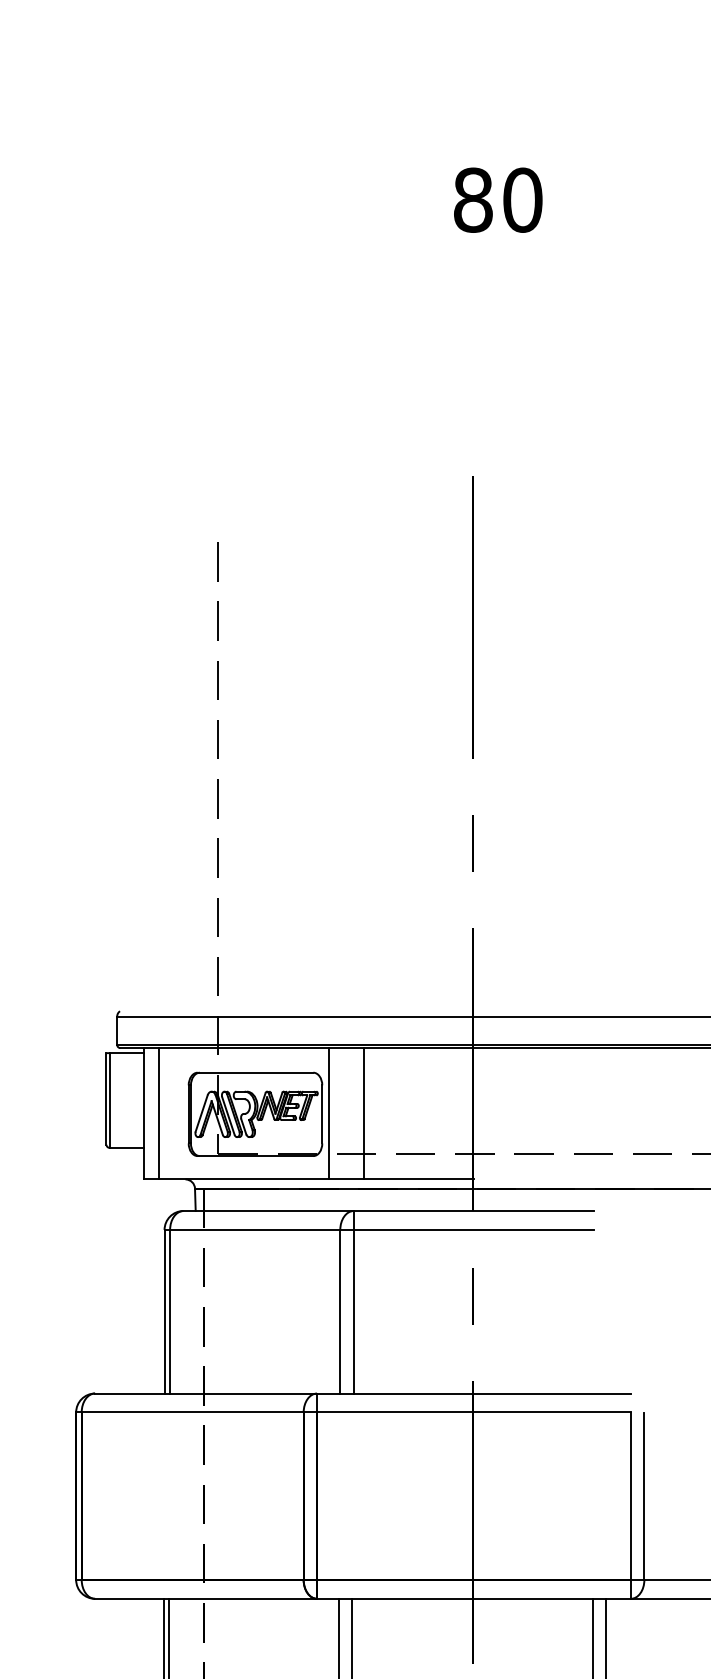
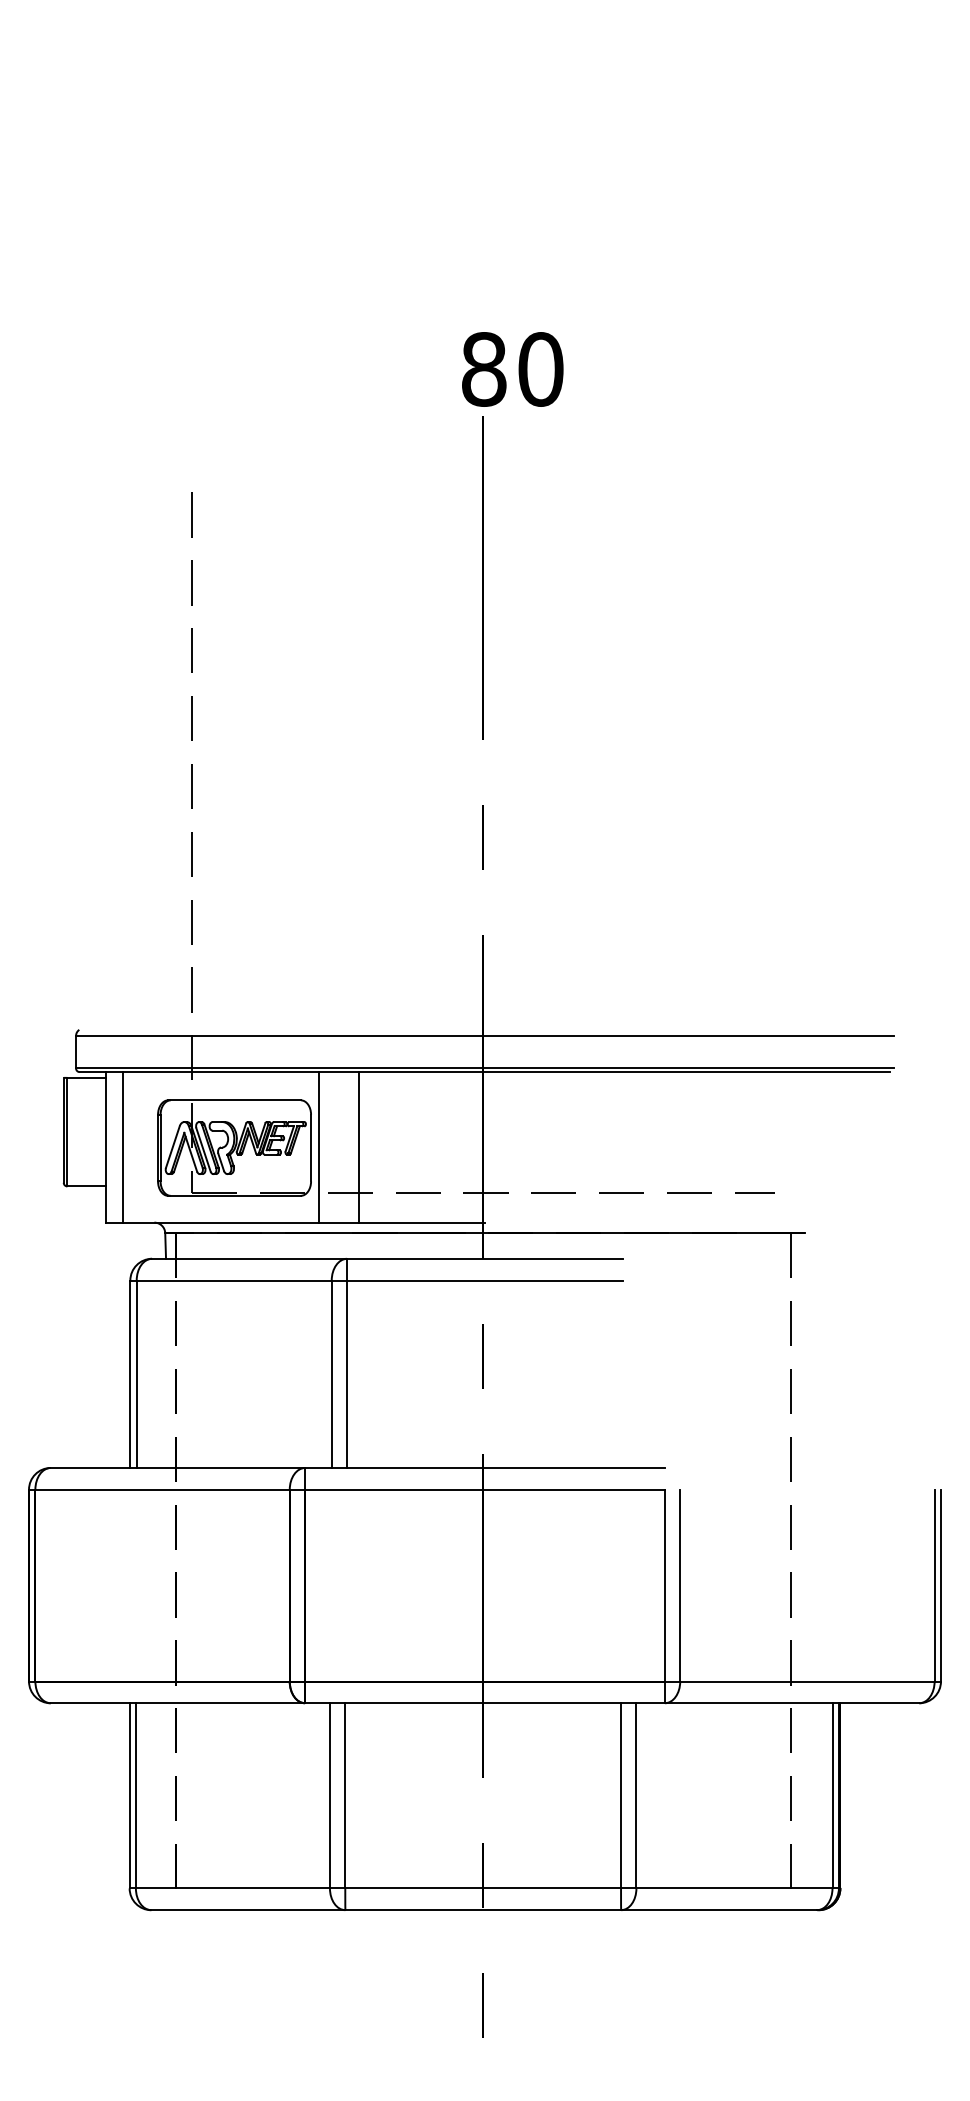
text: (498, 200) -> (512, 369), moved

